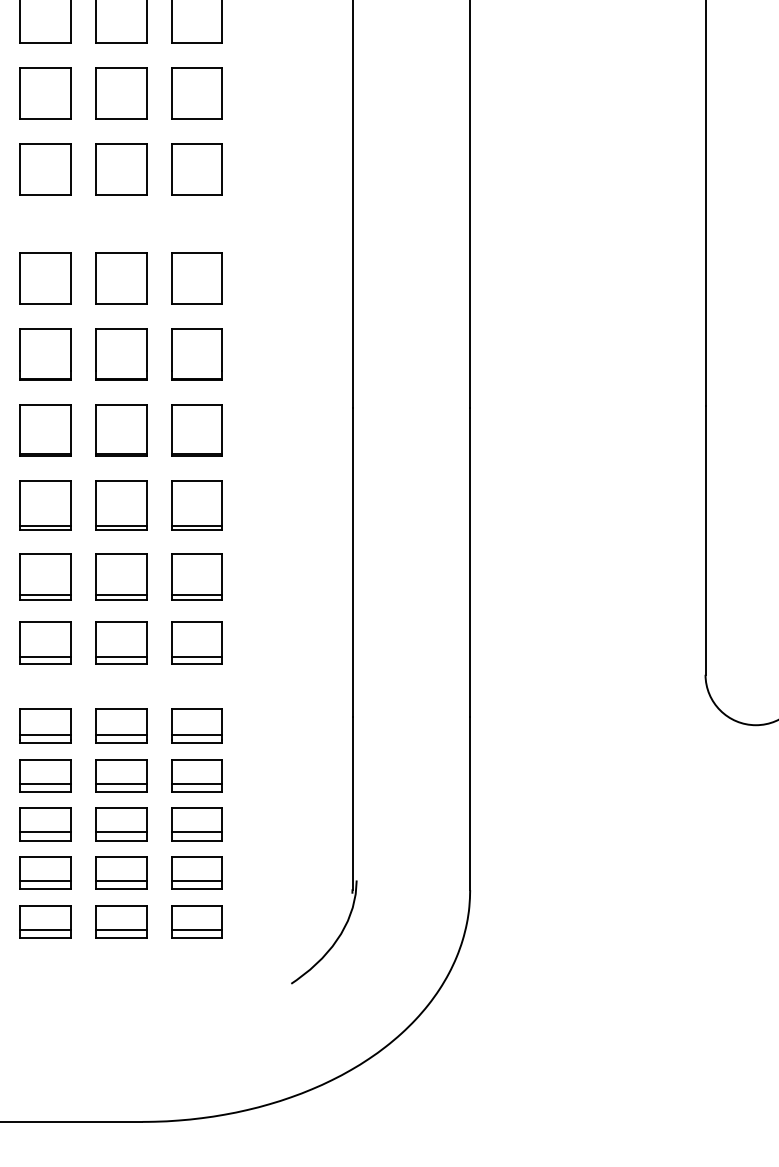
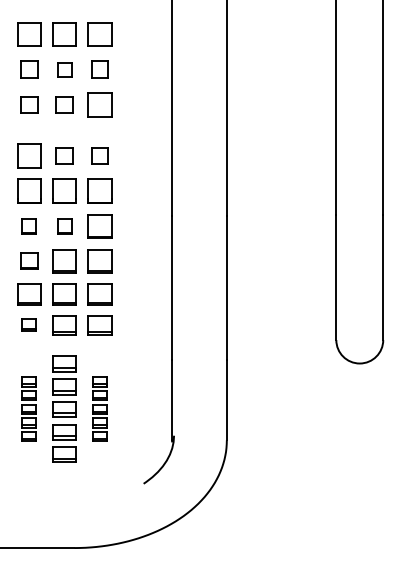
part: (45, 93) -> (29, 69), size x0.7
part: (121, 93) -> (64, 69), size x0.6
part: (196, 93) -> (99, 69), size x0.7
part: (45, 168) -> (29, 104), size x0.7
part: (121, 168) -> (64, 104), size x0.7
part: (121, 277) -> (64, 155), size x0.7
part: (196, 277) -> (99, 155), size x0.7
part: (45, 430) -> (29, 226), size x0.6
part: (121, 430) -> (64, 226), size x0.6
part: (45, 505) -> (29, 261), size x0.7
part: (45, 643) -> (29, 325), size x0.6
part: (45, 821) -> (29, 408), size x0.6
part: (196, 821) -> (99, 408), size x0.6

